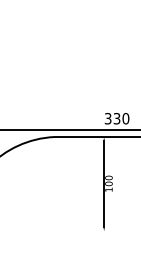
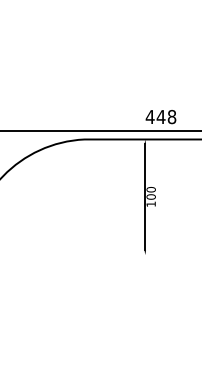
text: (116, 118) -> (160, 116), 330 -> 448

